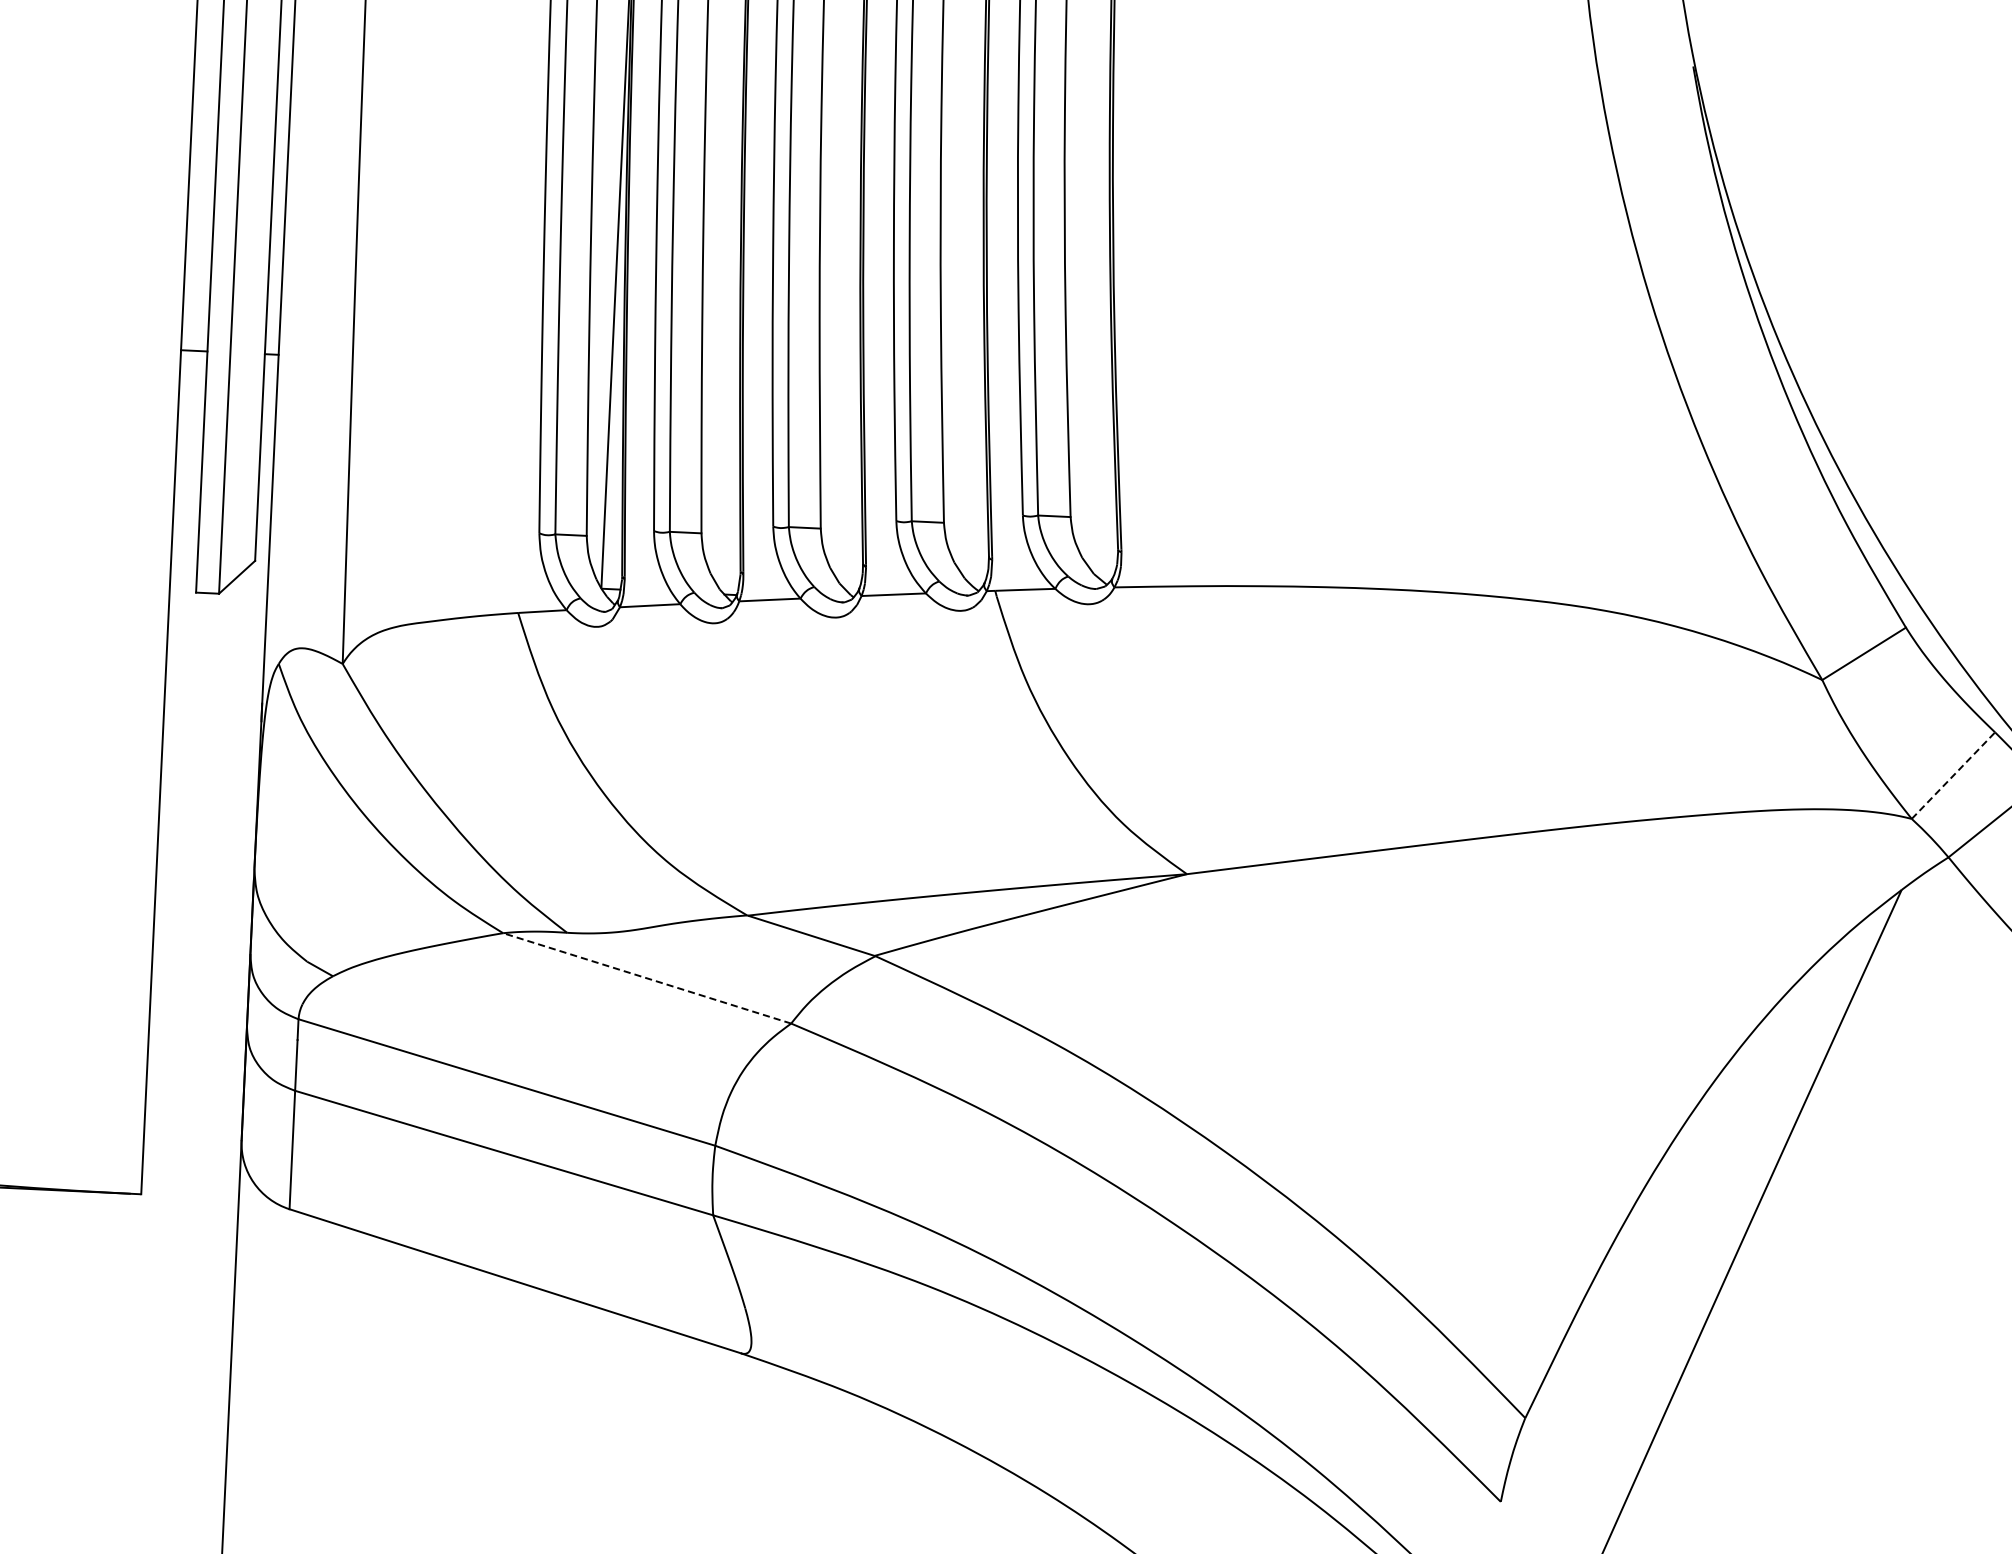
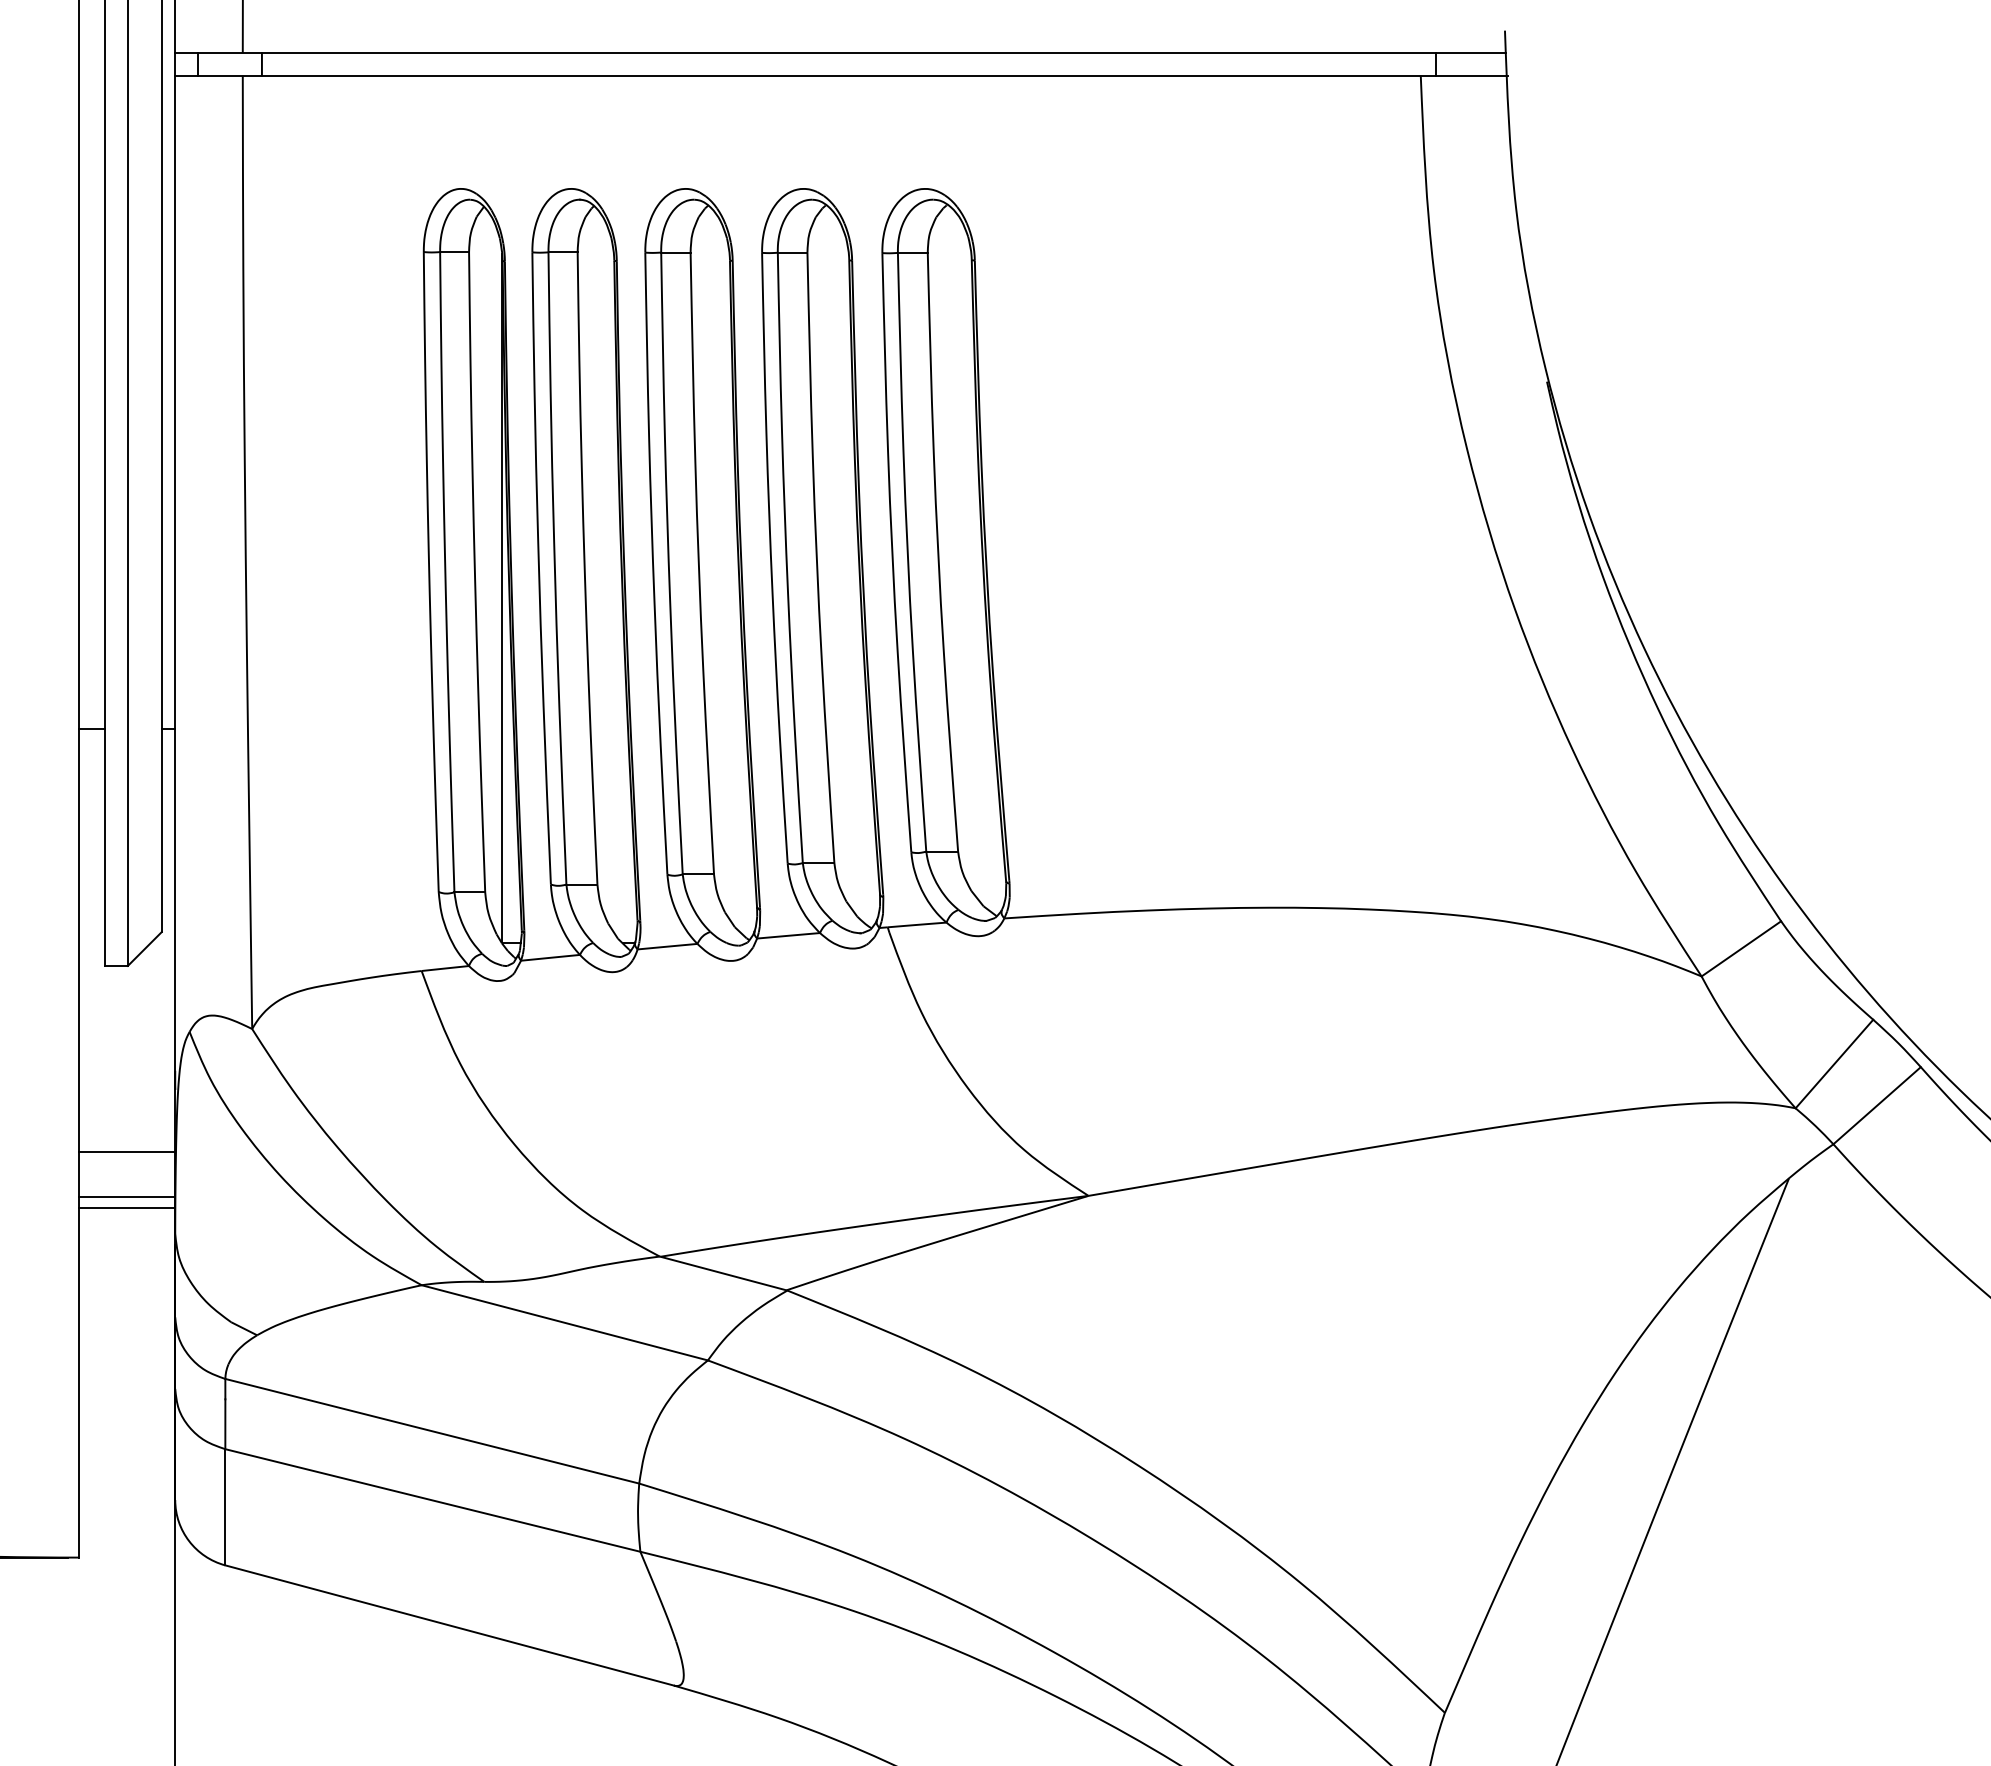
line: (1953, 776) -> (1834, 1064), dashed -> solid
line: (209, 782) -> (127, 1151), added
line: (207, 828) -> (127, 1196), added
line: (207, 840) -> (127, 1208), added
line: (646, 978) -> (564, 1322), dashed -> solid

